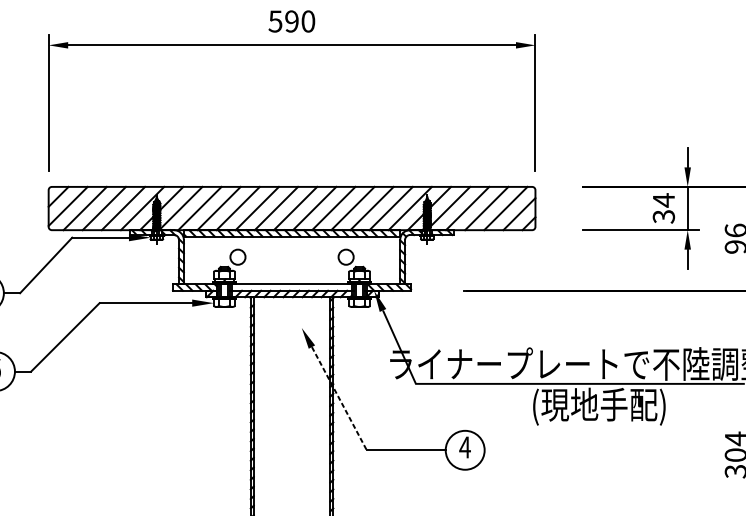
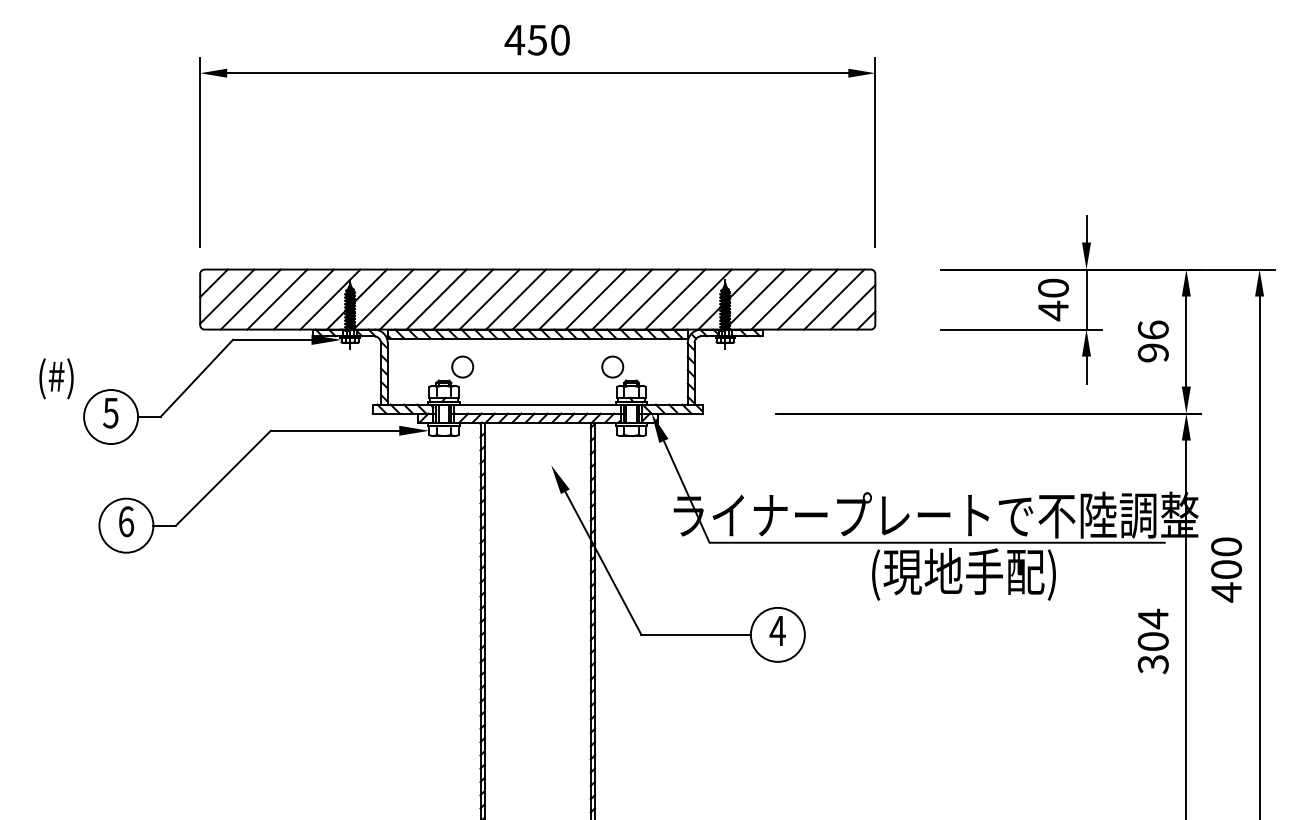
text: (283, 21) -> (525, 39), 590 -> 450
text: (663, 208) -> (1053, 299), 34 -> 40
line: (339, 398) -> (603, 563), dashed -> solid

